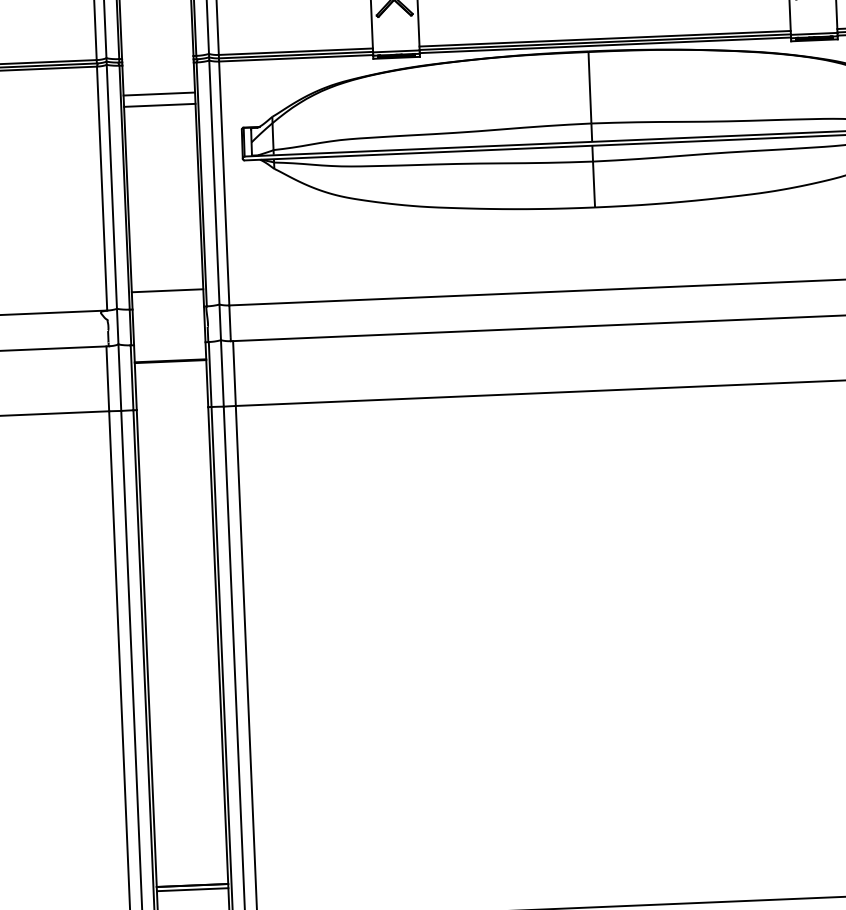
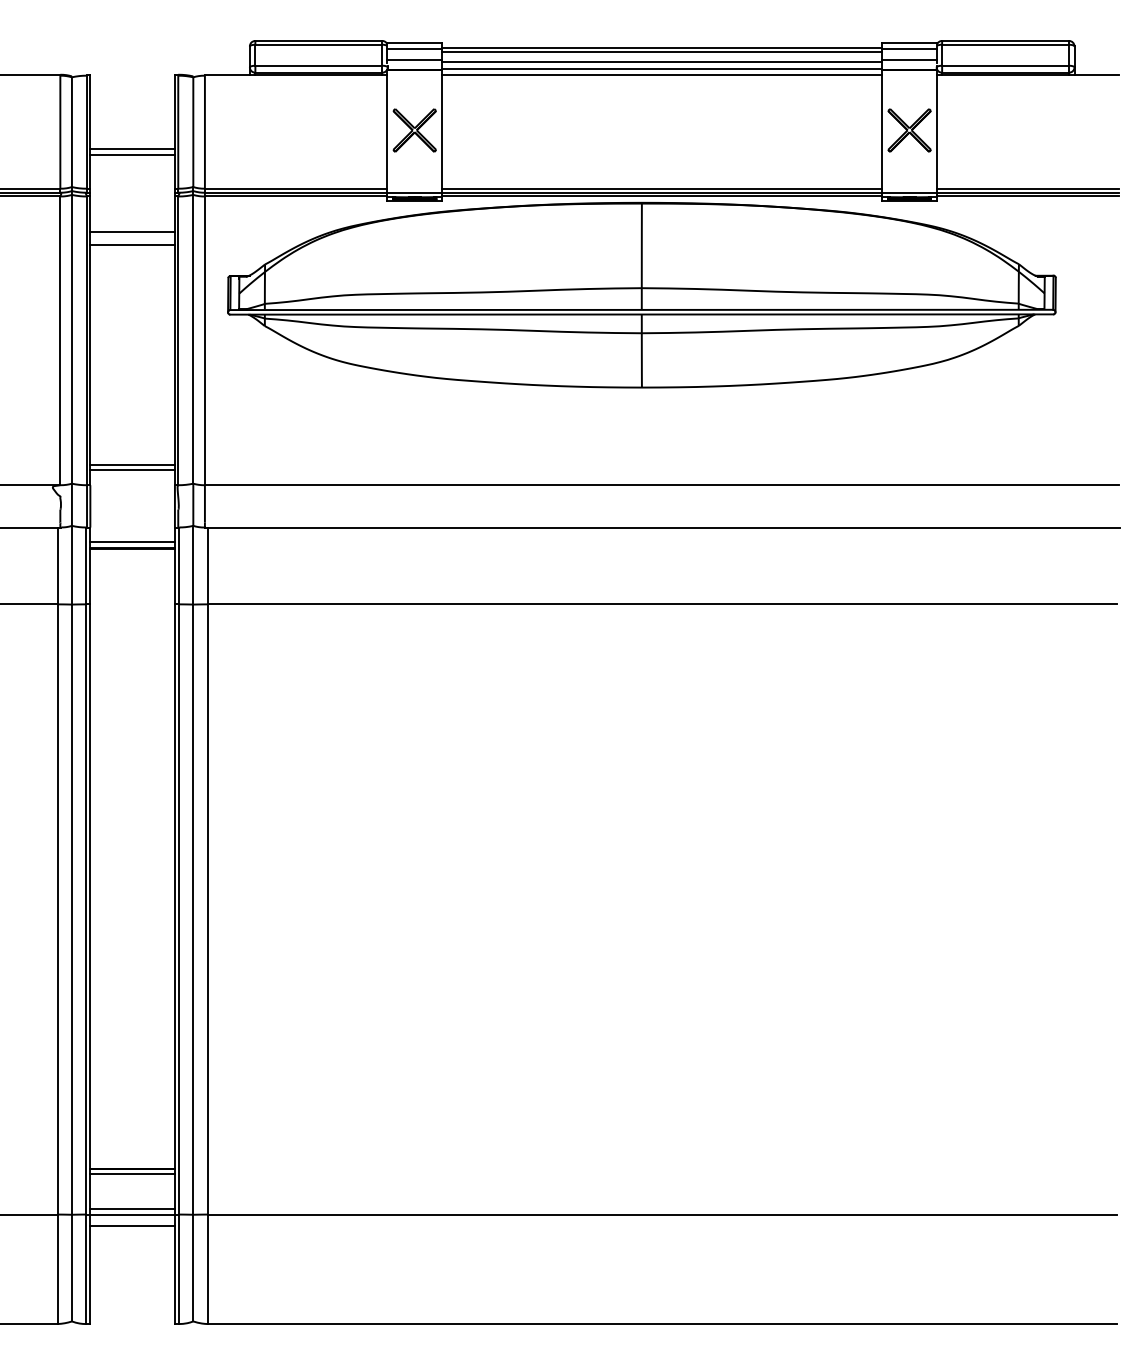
line: (156, 24) -> (132, 149), added
line: (156, 28) -> (132, 154), added
line: (167, 294) -> (132, 469), added
line: (170, 355) -> (132, 541), added

